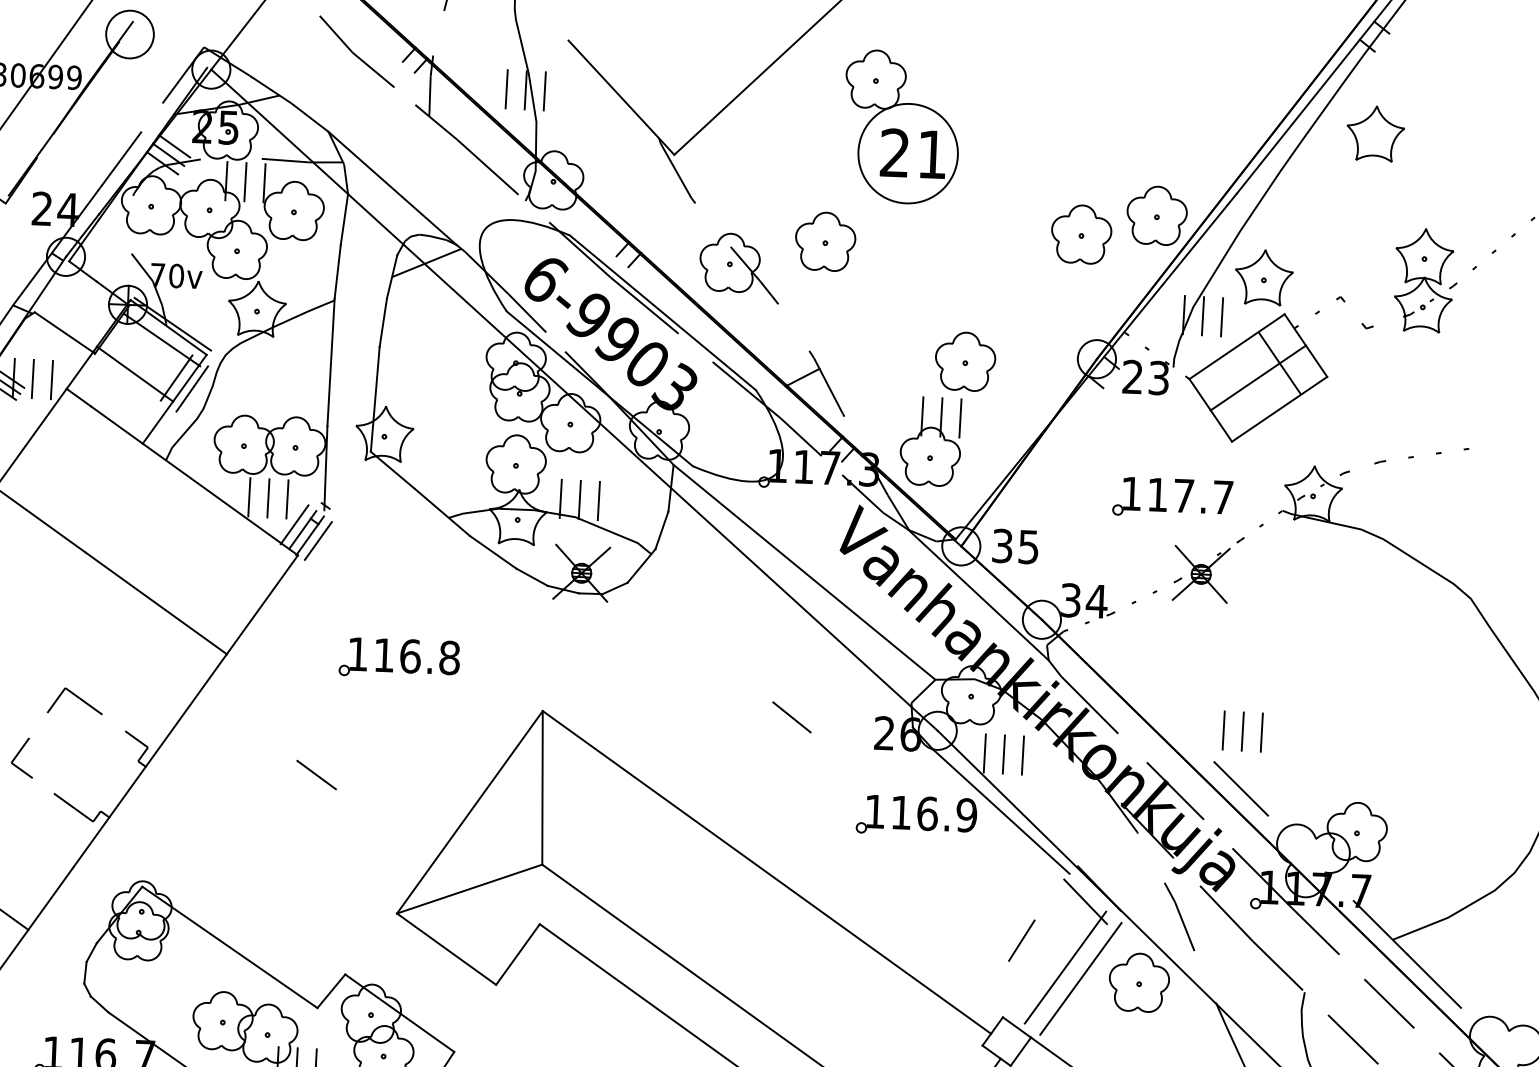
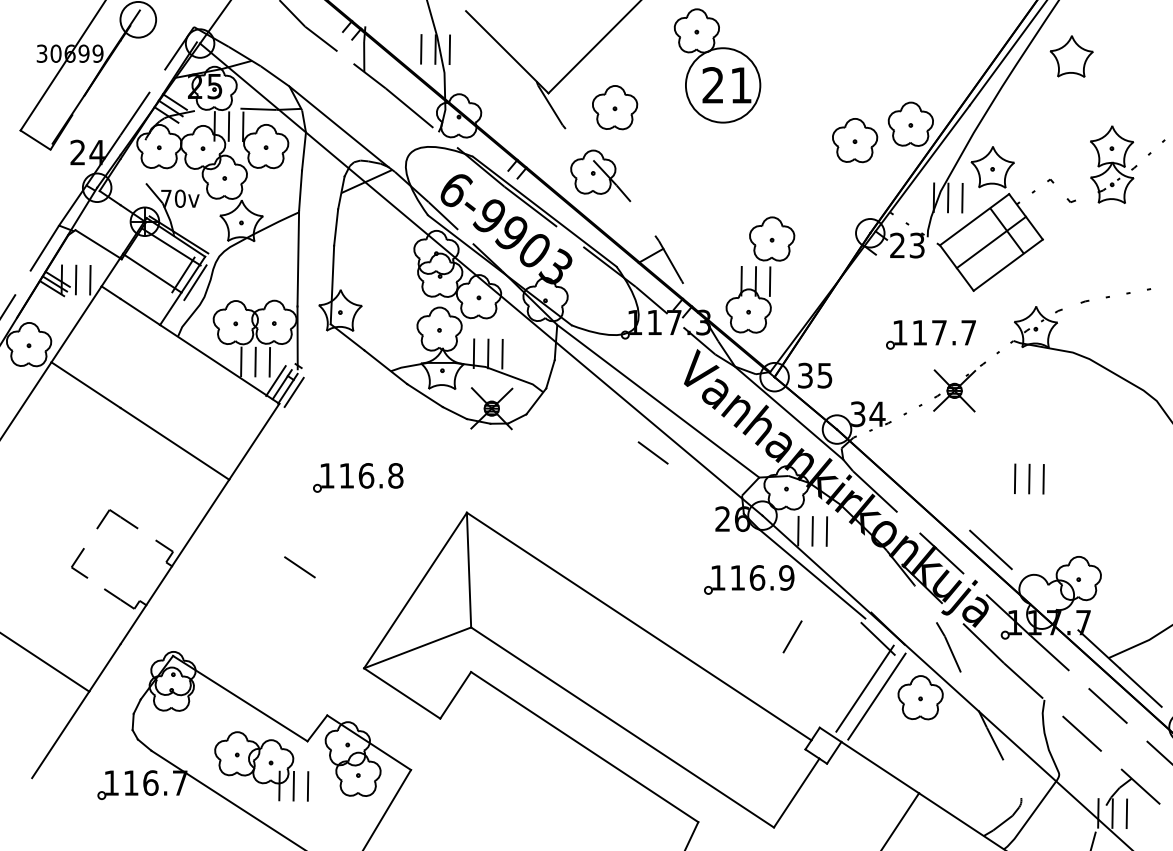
part: (826, 241) -> (615, 107), moved
line: (791, 716) -> (652, 452), moved
part: (1242, 730) -> (1029, 478), moved
line: (1021, 940) -> (792, 636), moved

